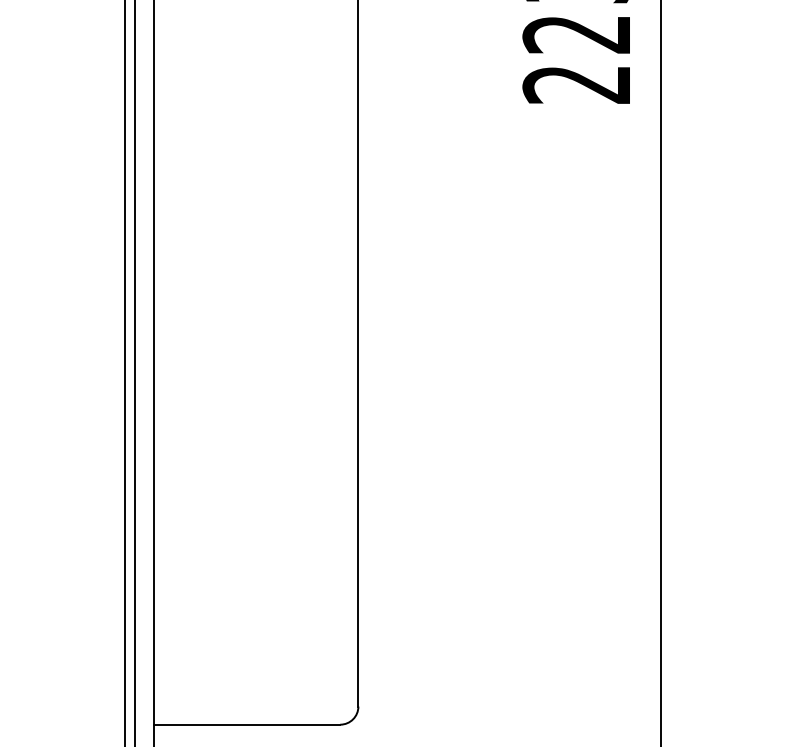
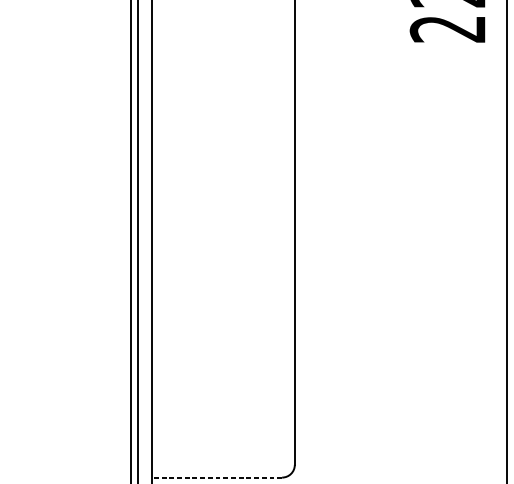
line: (246, 724) -> (216, 477), solid -> dashed

